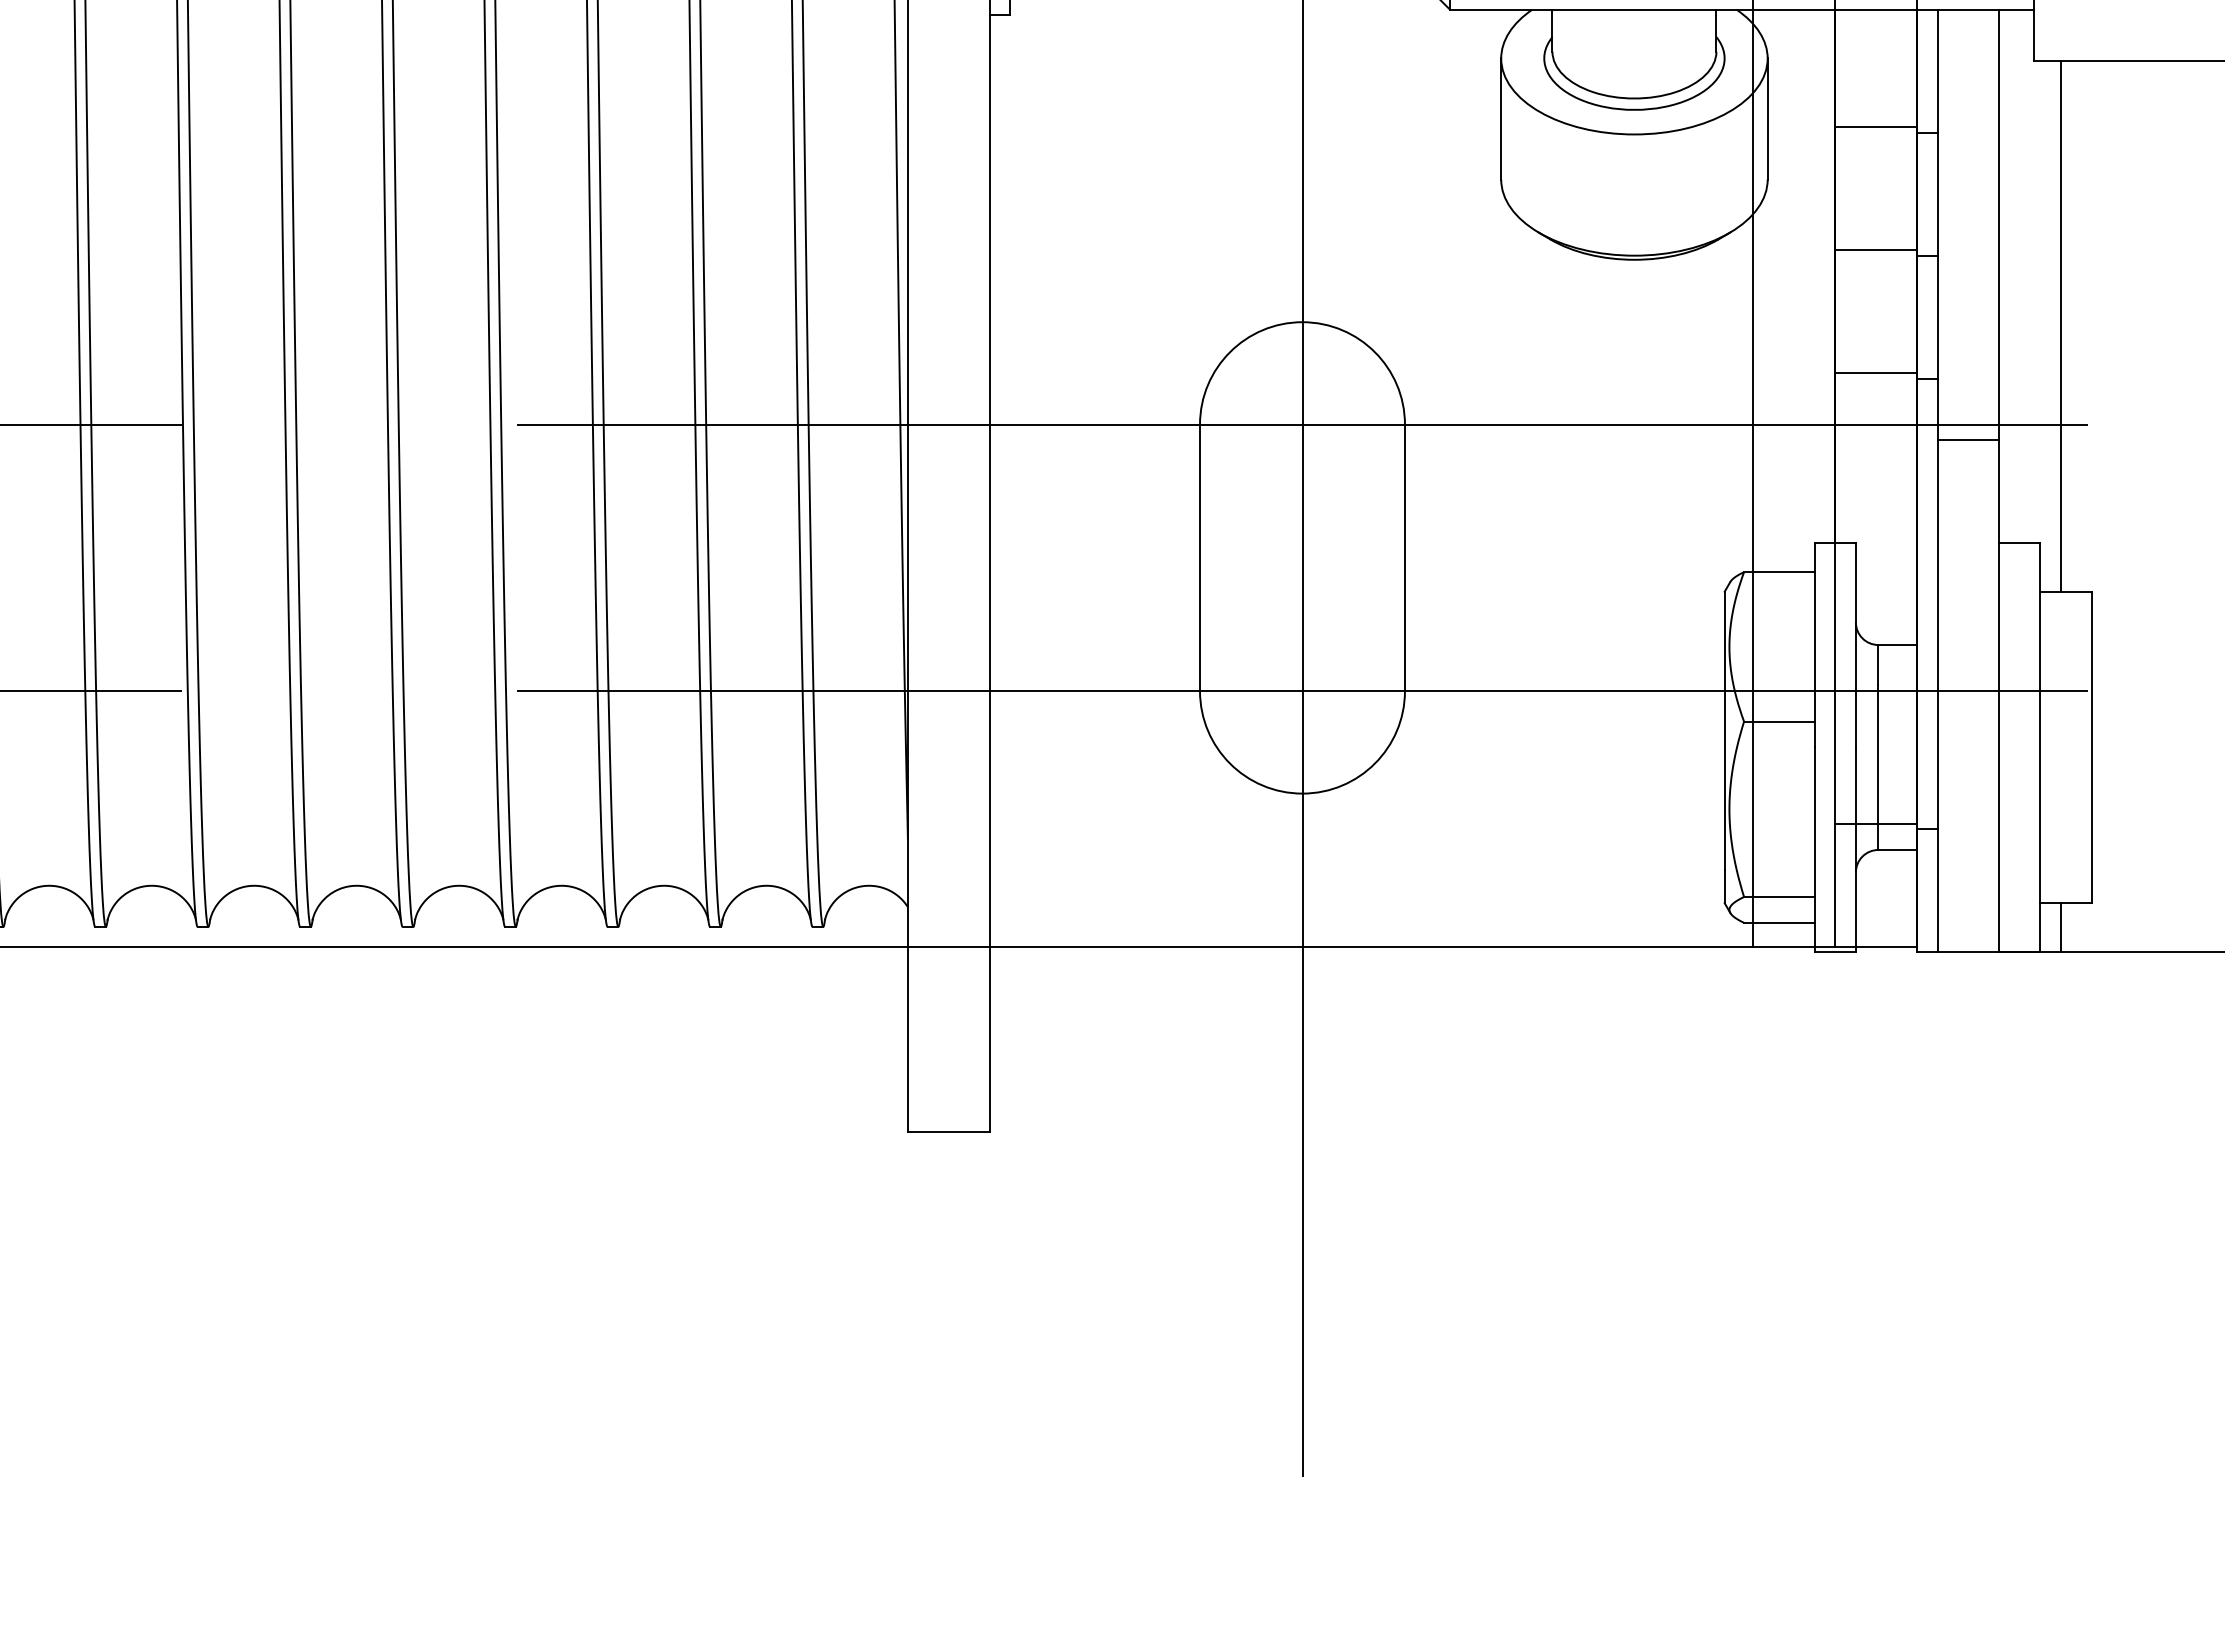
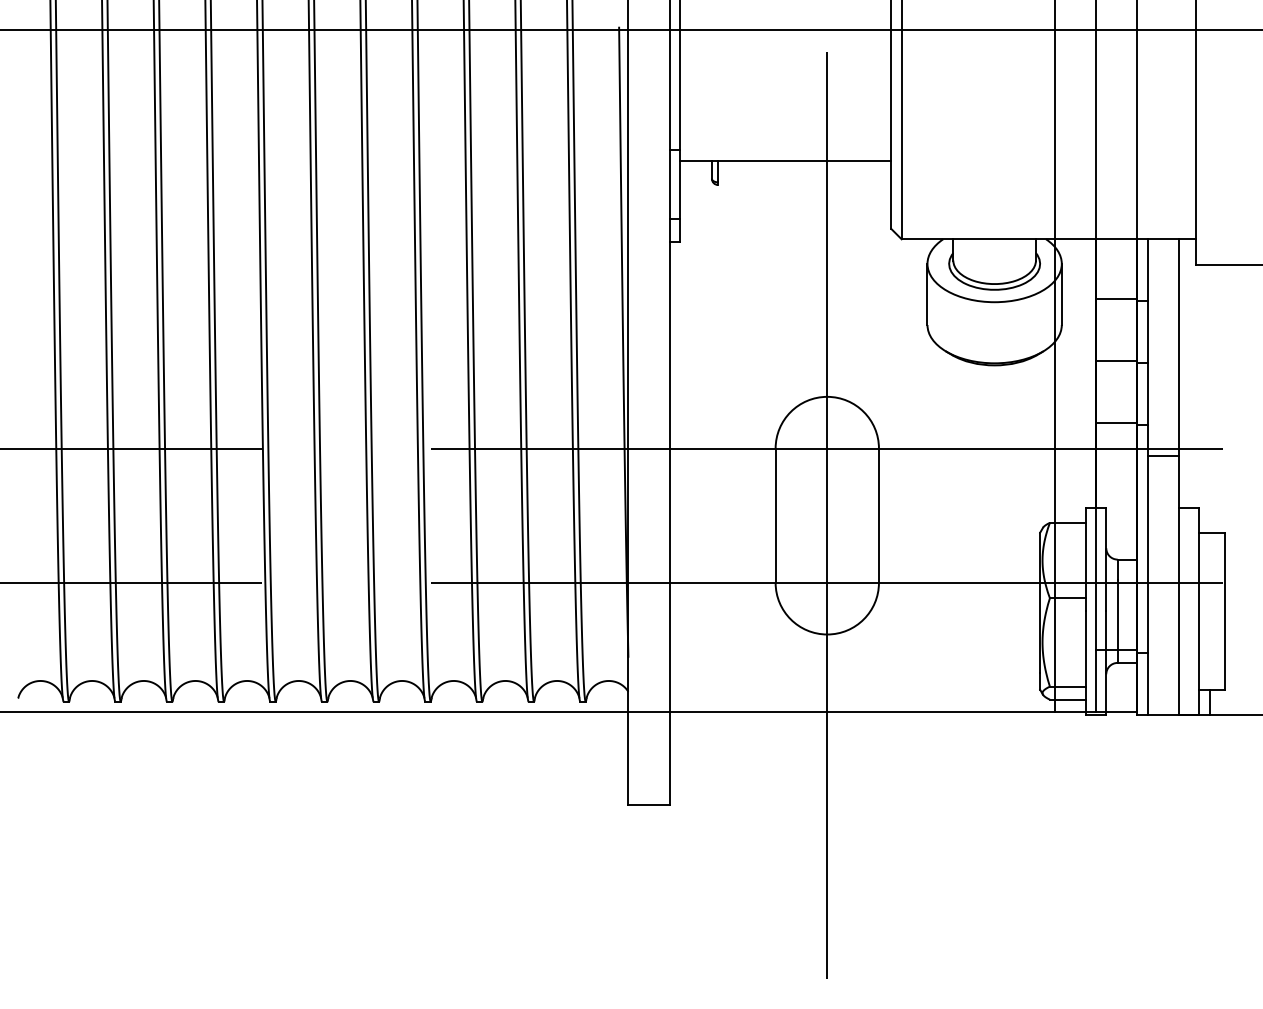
line: (2060, 325) -> (1209, 398), removed

